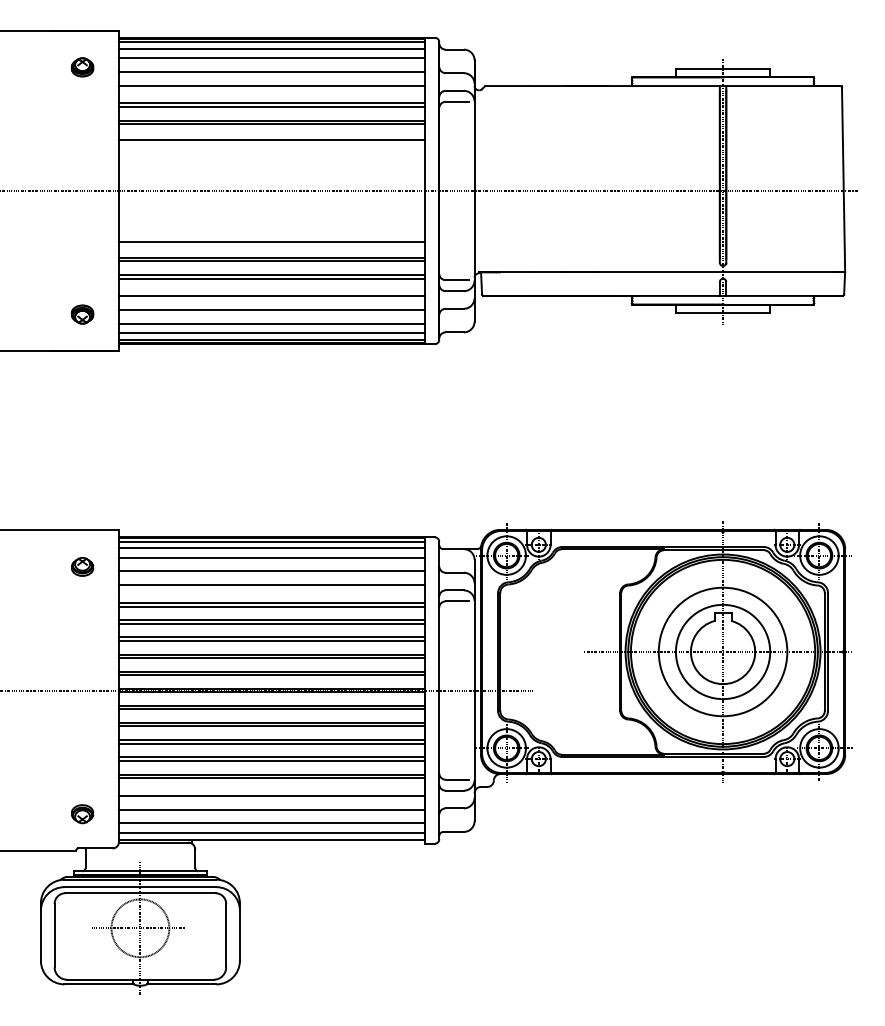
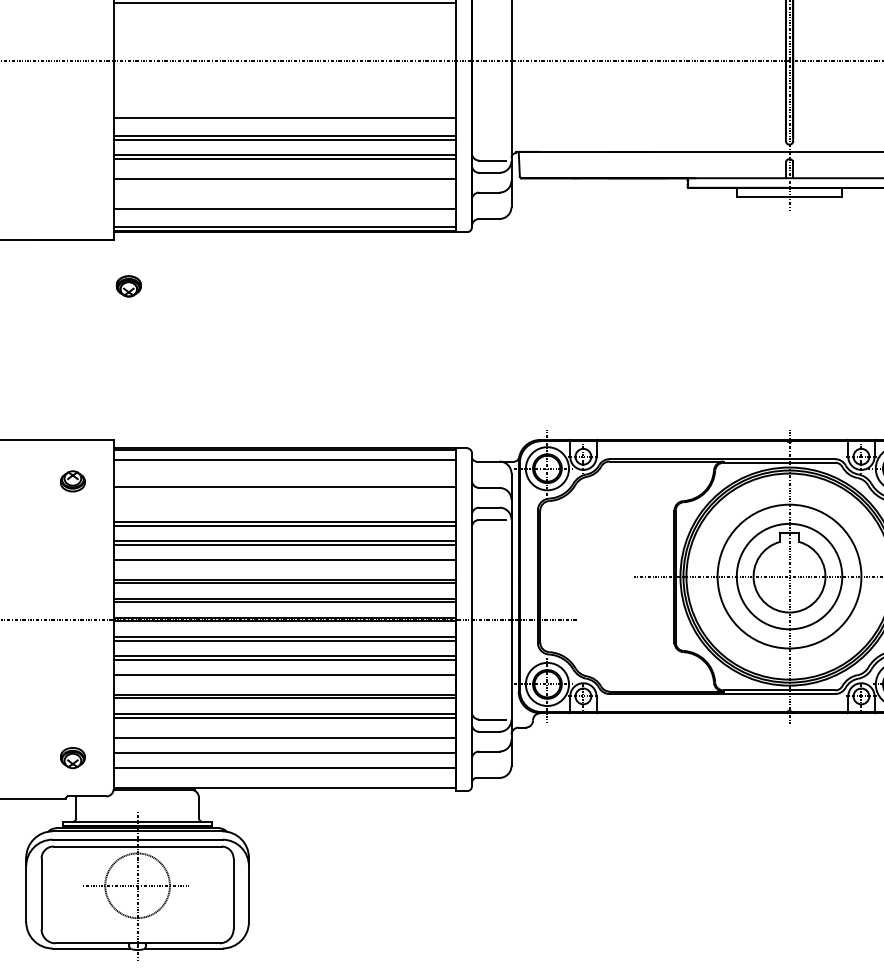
line: (272, 310) -> (285, 194), removed
part: (82, 314) -> (128, 286), moved
line: (272, 333) -> (285, 220), removed
line: (272, 541) -> (285, 452), removed
line: (272, 557) -> (285, 470), removed
line: (272, 585) -> (285, 502), removed
line: (272, 640) -> (285, 563), removed
line: (272, 743) -> (285, 678), removed
line: (272, 833) -> (285, 779), removed

